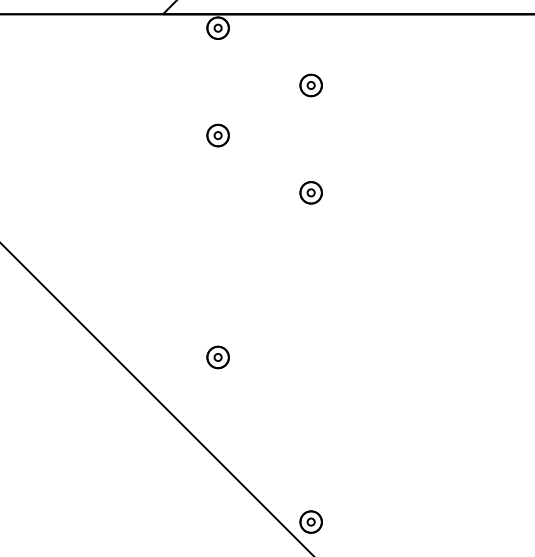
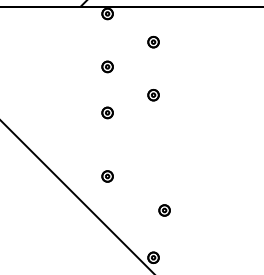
part: (217, 227) -> (107, 112), added
part: (333, 426) -> (164, 210), added

